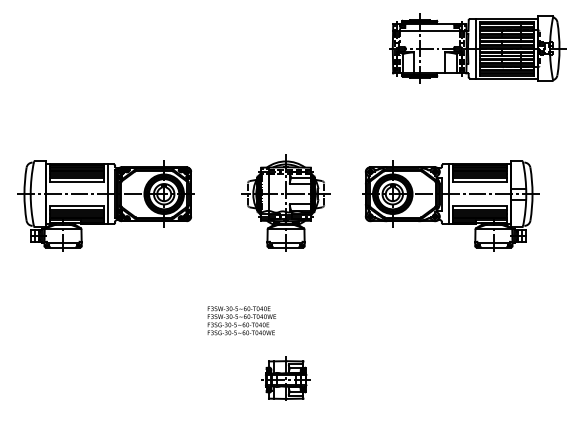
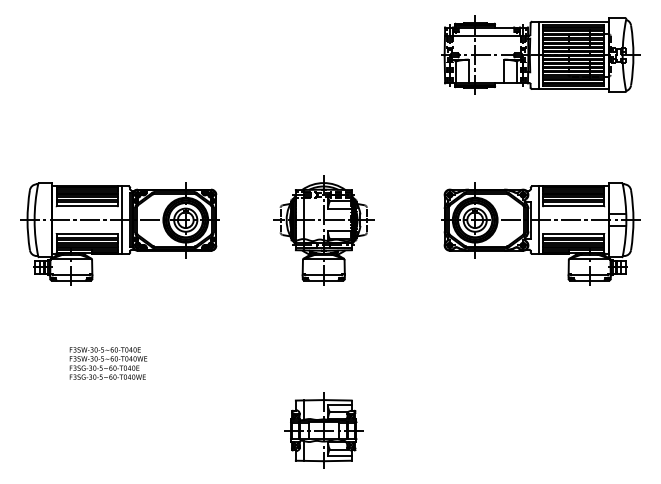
part: (450, 205) -> (540, 232), moved
text: (241, 320) -> (107, 363), moved
part: (286, 379) -> (324, 429), size x1.43

